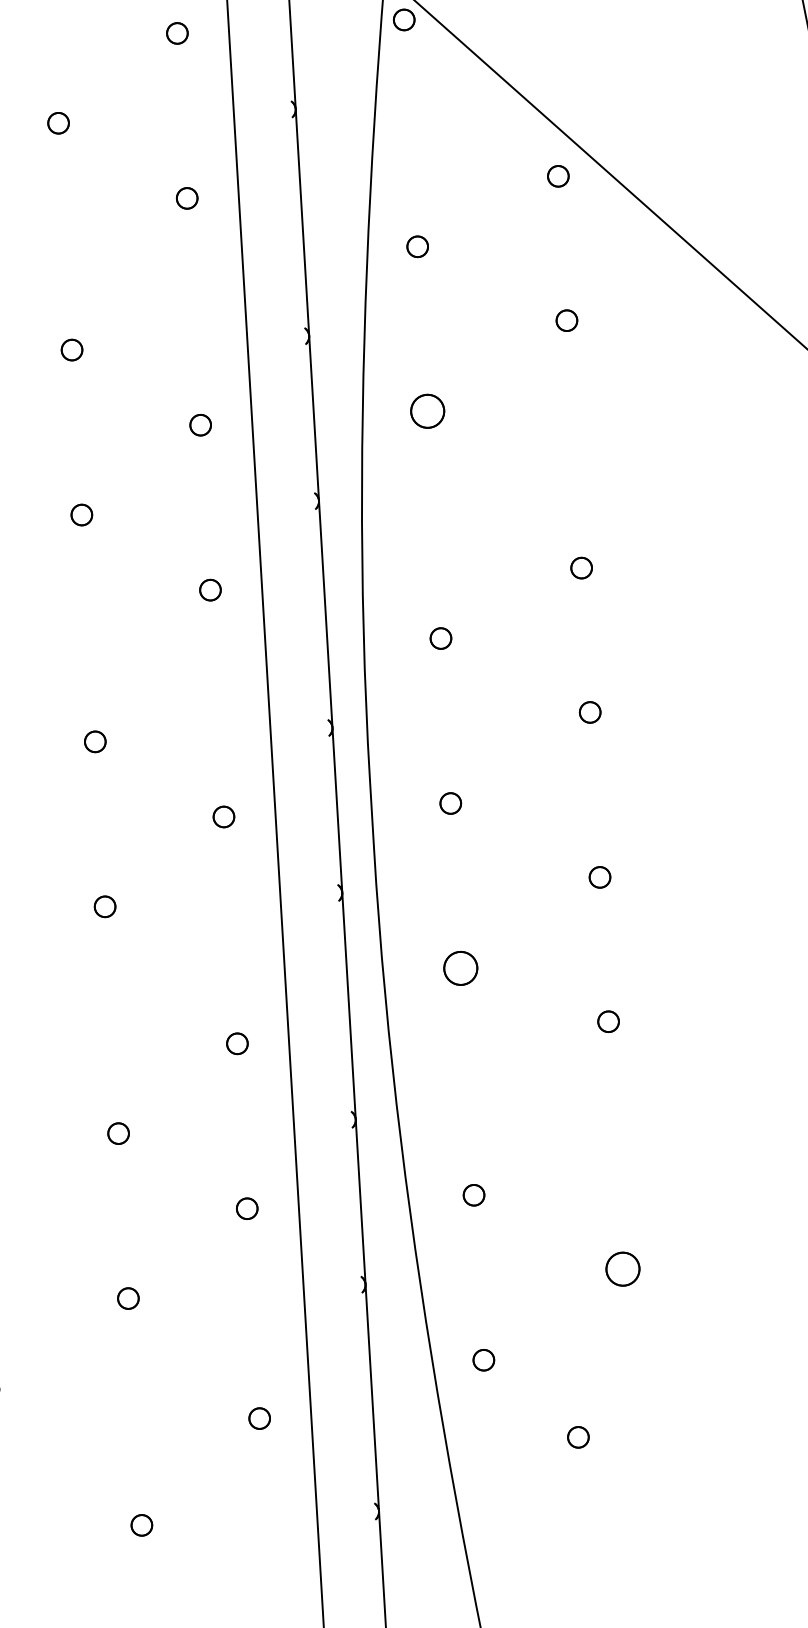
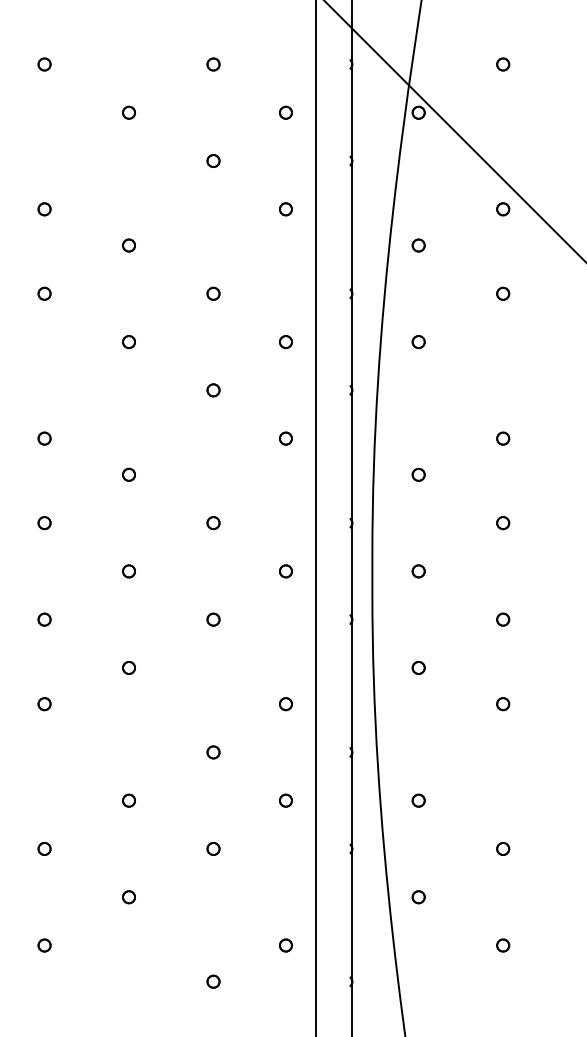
part: (427, 412) -> (418, 342), size x0.62
part: (460, 967) -> (418, 667), size x0.62
part: (623, 1268) -> (503, 848), size x0.62
part: (258, 1418) -> (285, 945), moved
part: (578, 1437) -> (503, 945), moved

